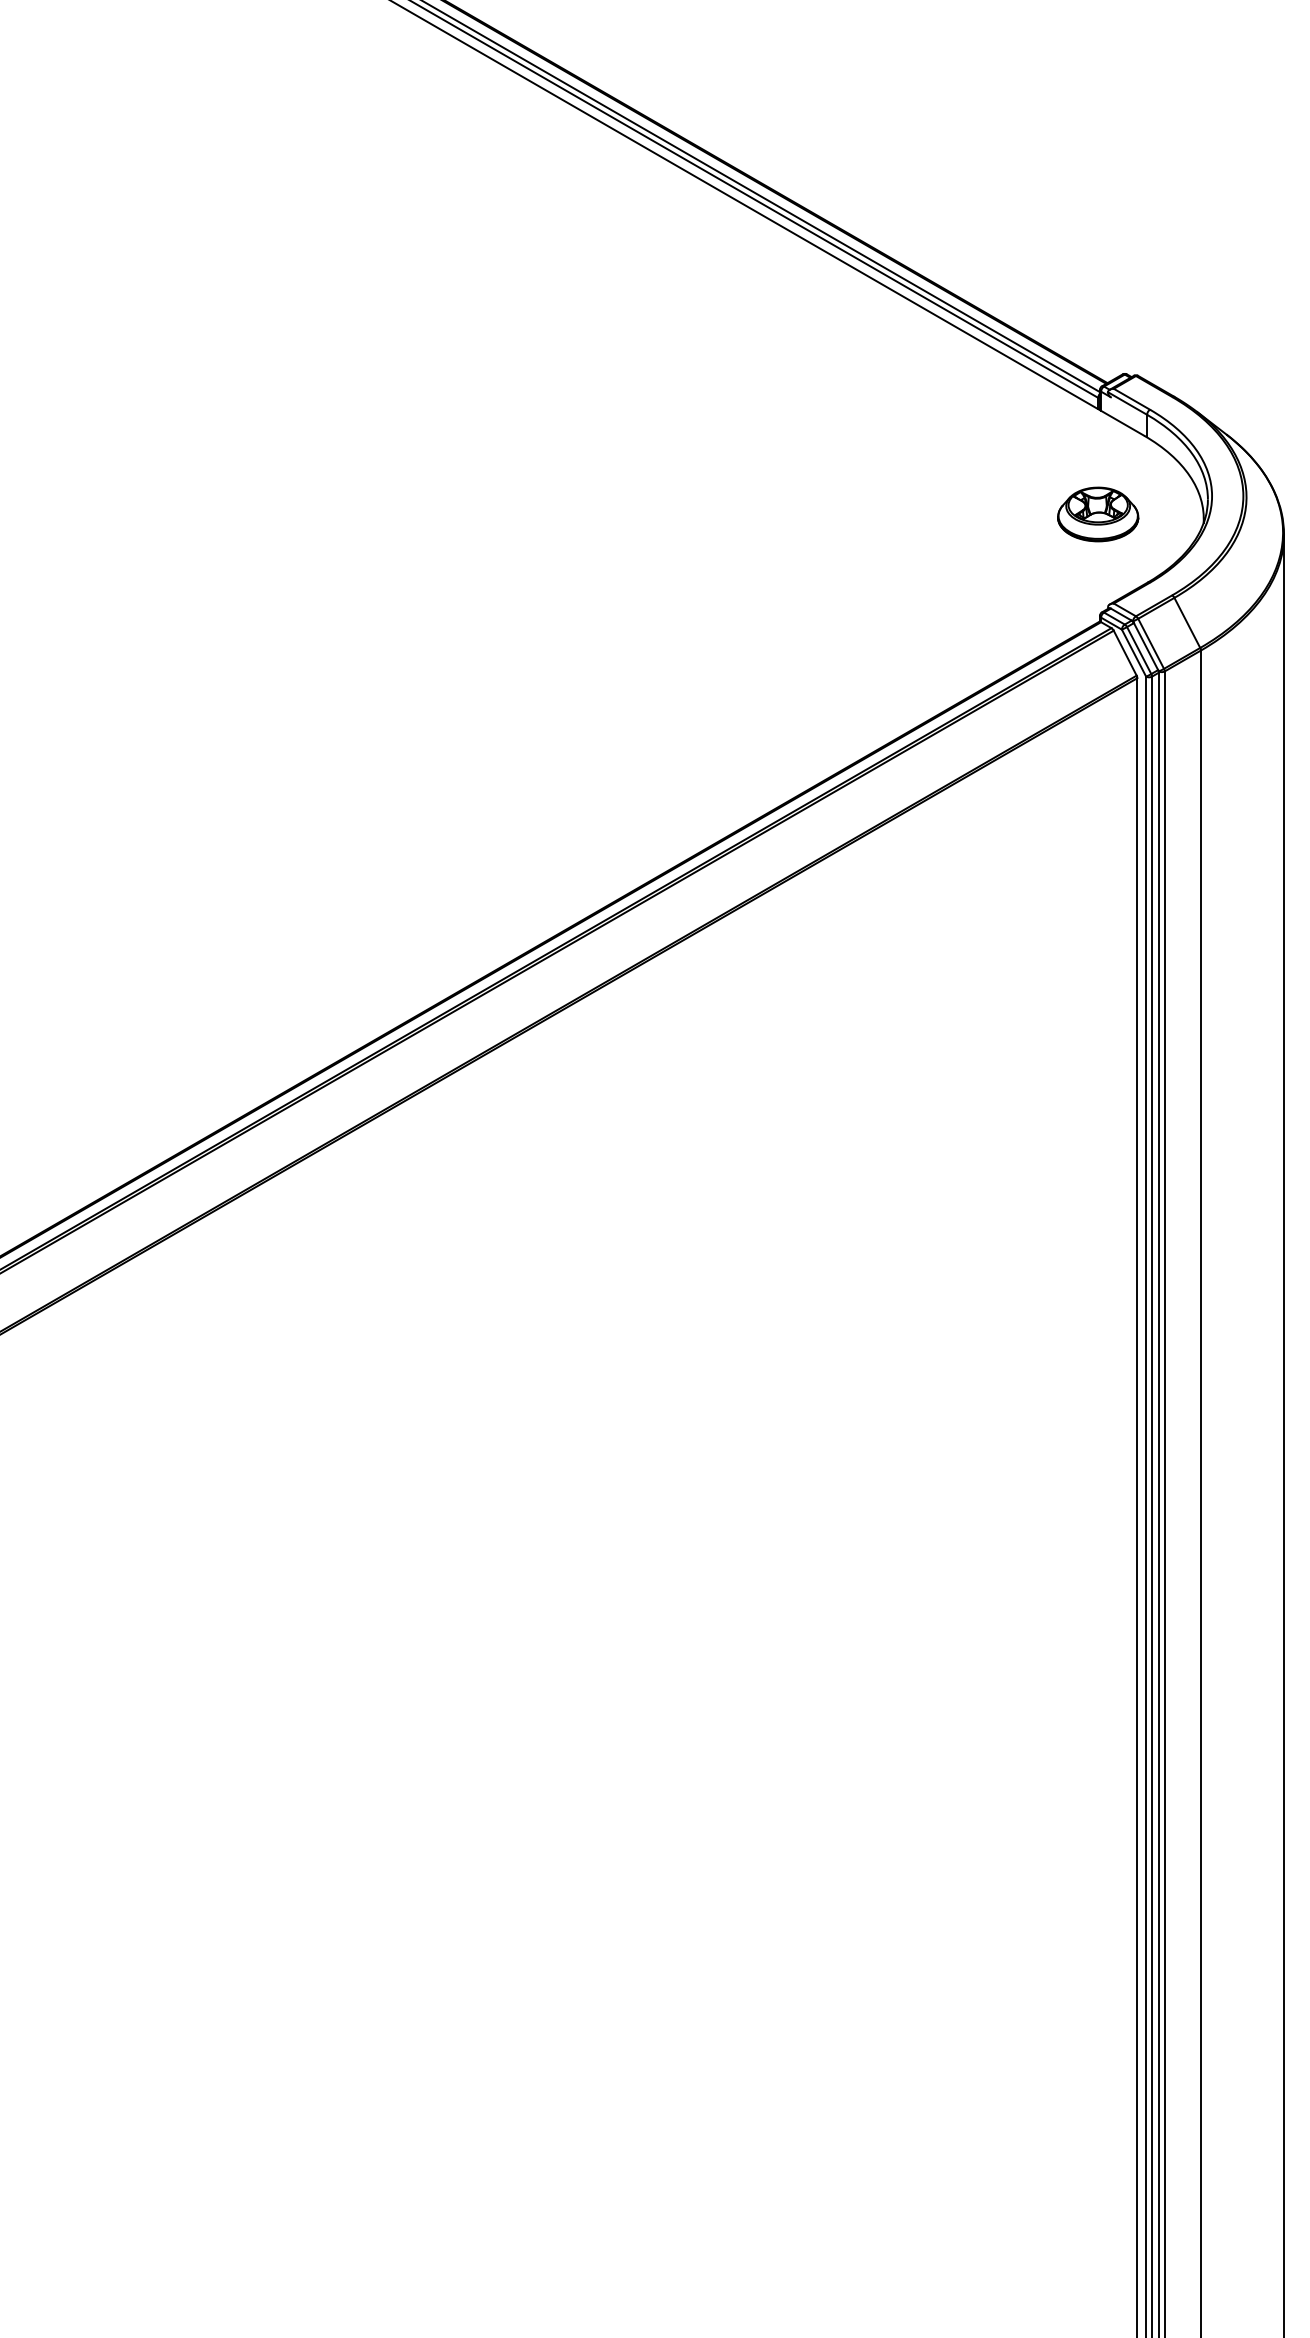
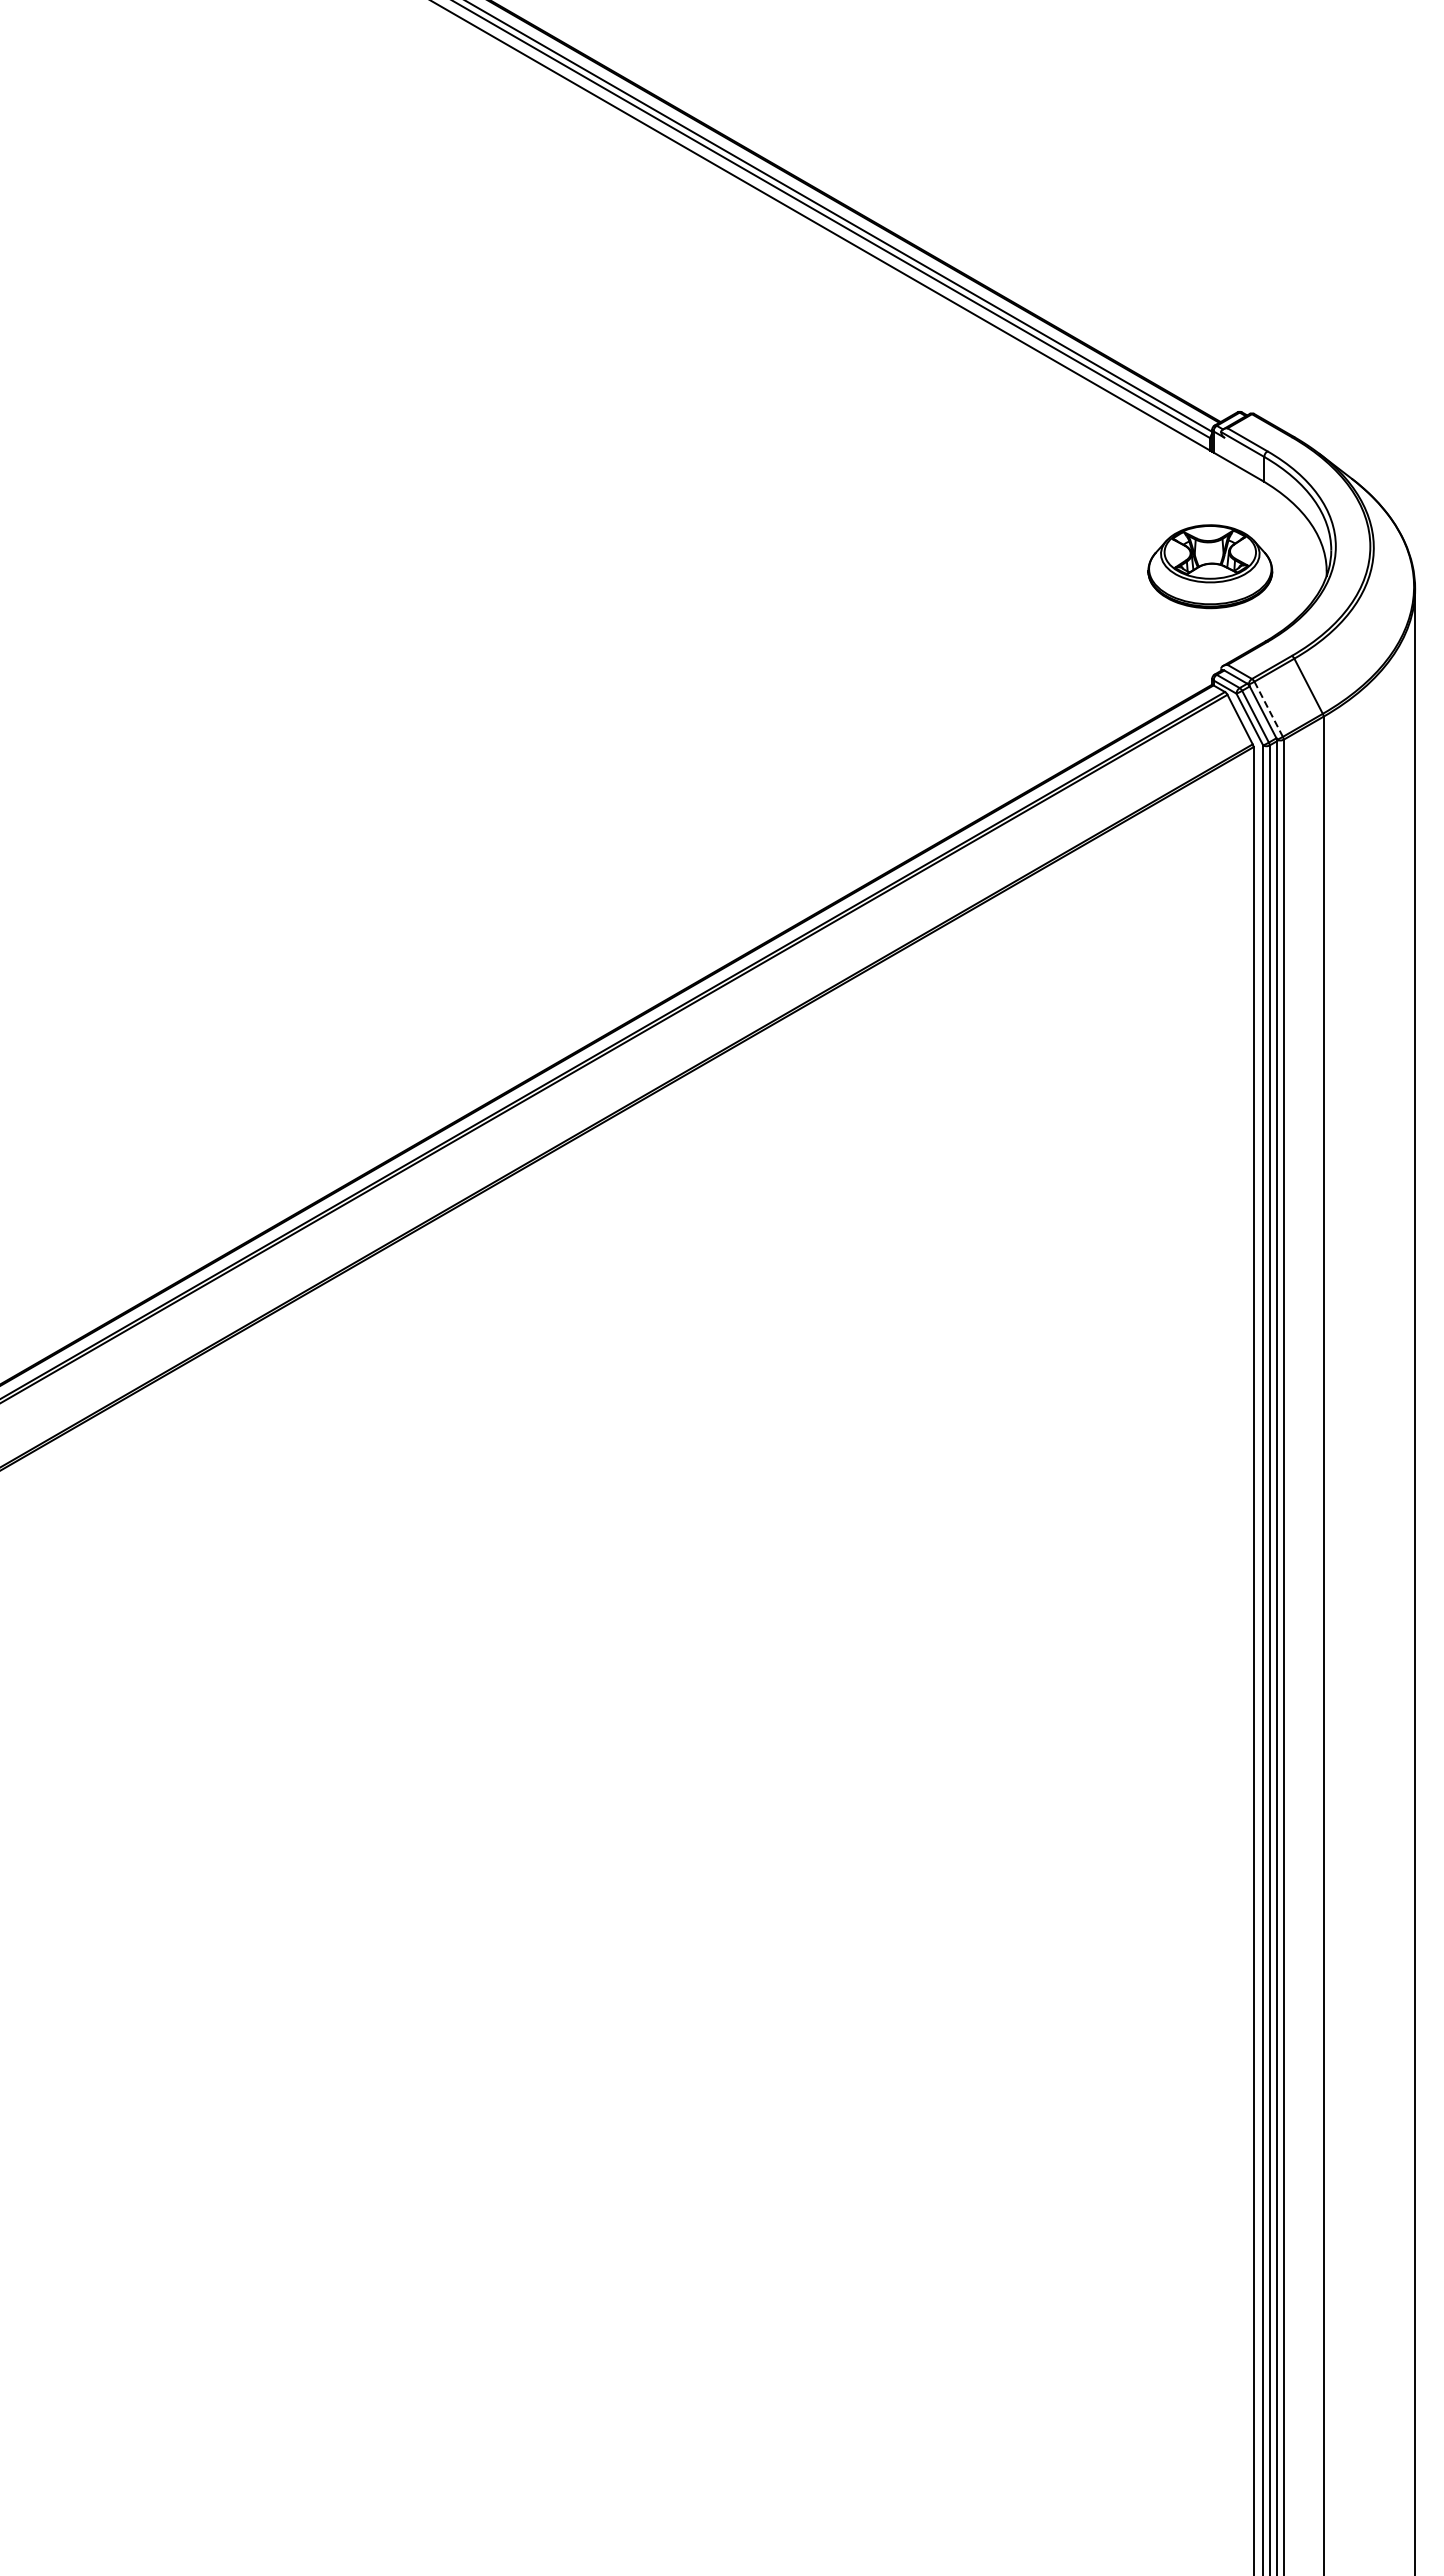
part: (1098, 514) -> (1210, 566), size x1.4
line: (1150, 643) -> (1268, 708), solid -> dashed

